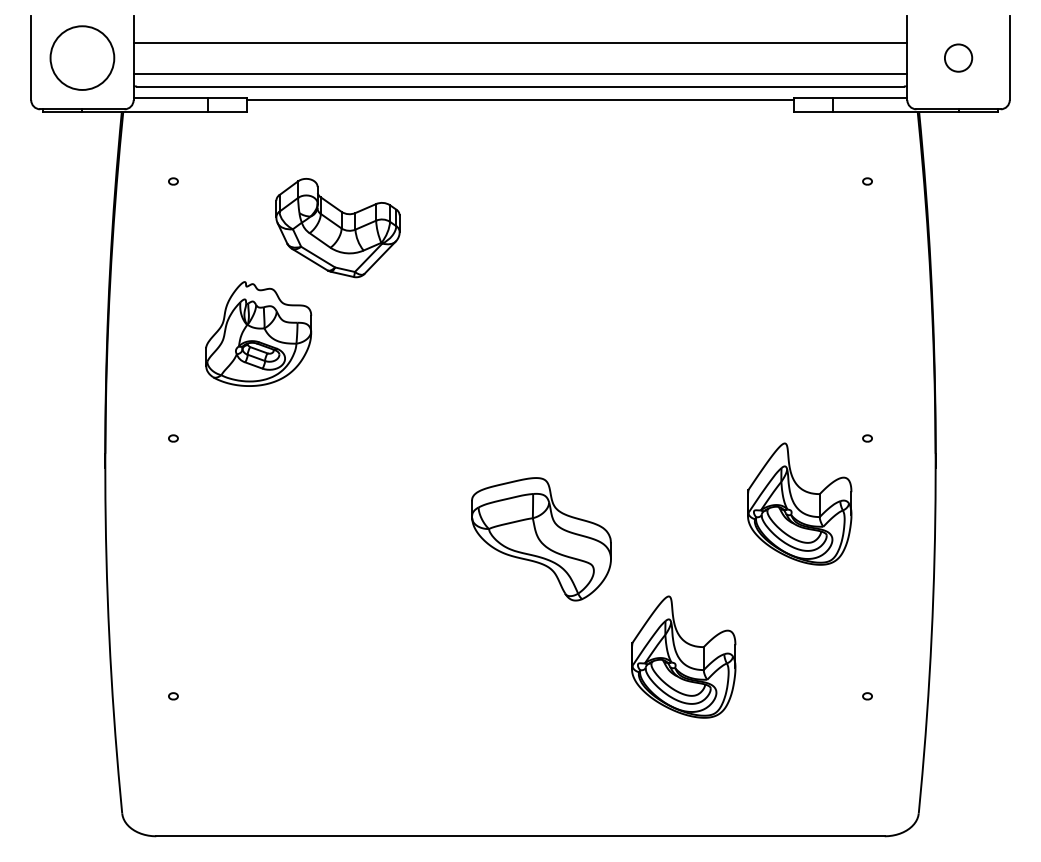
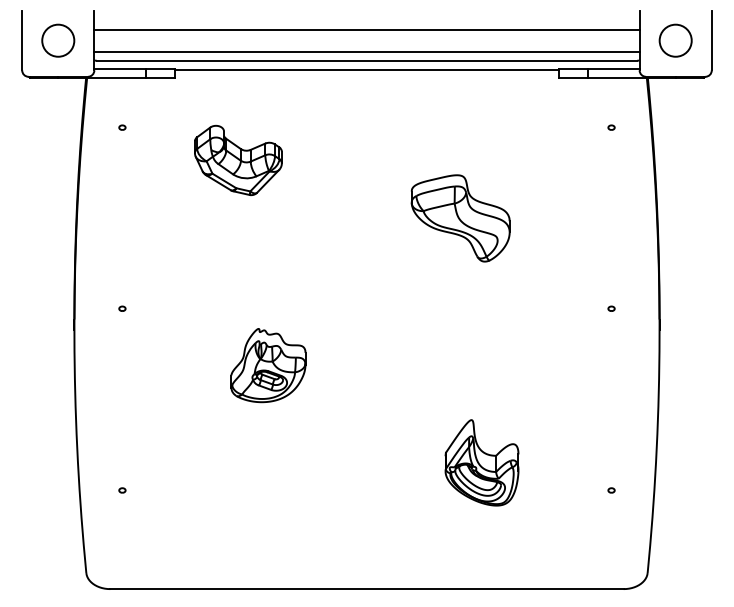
circle: (82, 57) -> (58, 40), size x0.71
circle: (958, 57) -> (675, 40), size x1.67
part: (258, 333) -> (268, 365), moved
part: (799, 503) -> (563, 354), removed
part: (541, 539) -> (460, 218), moved

